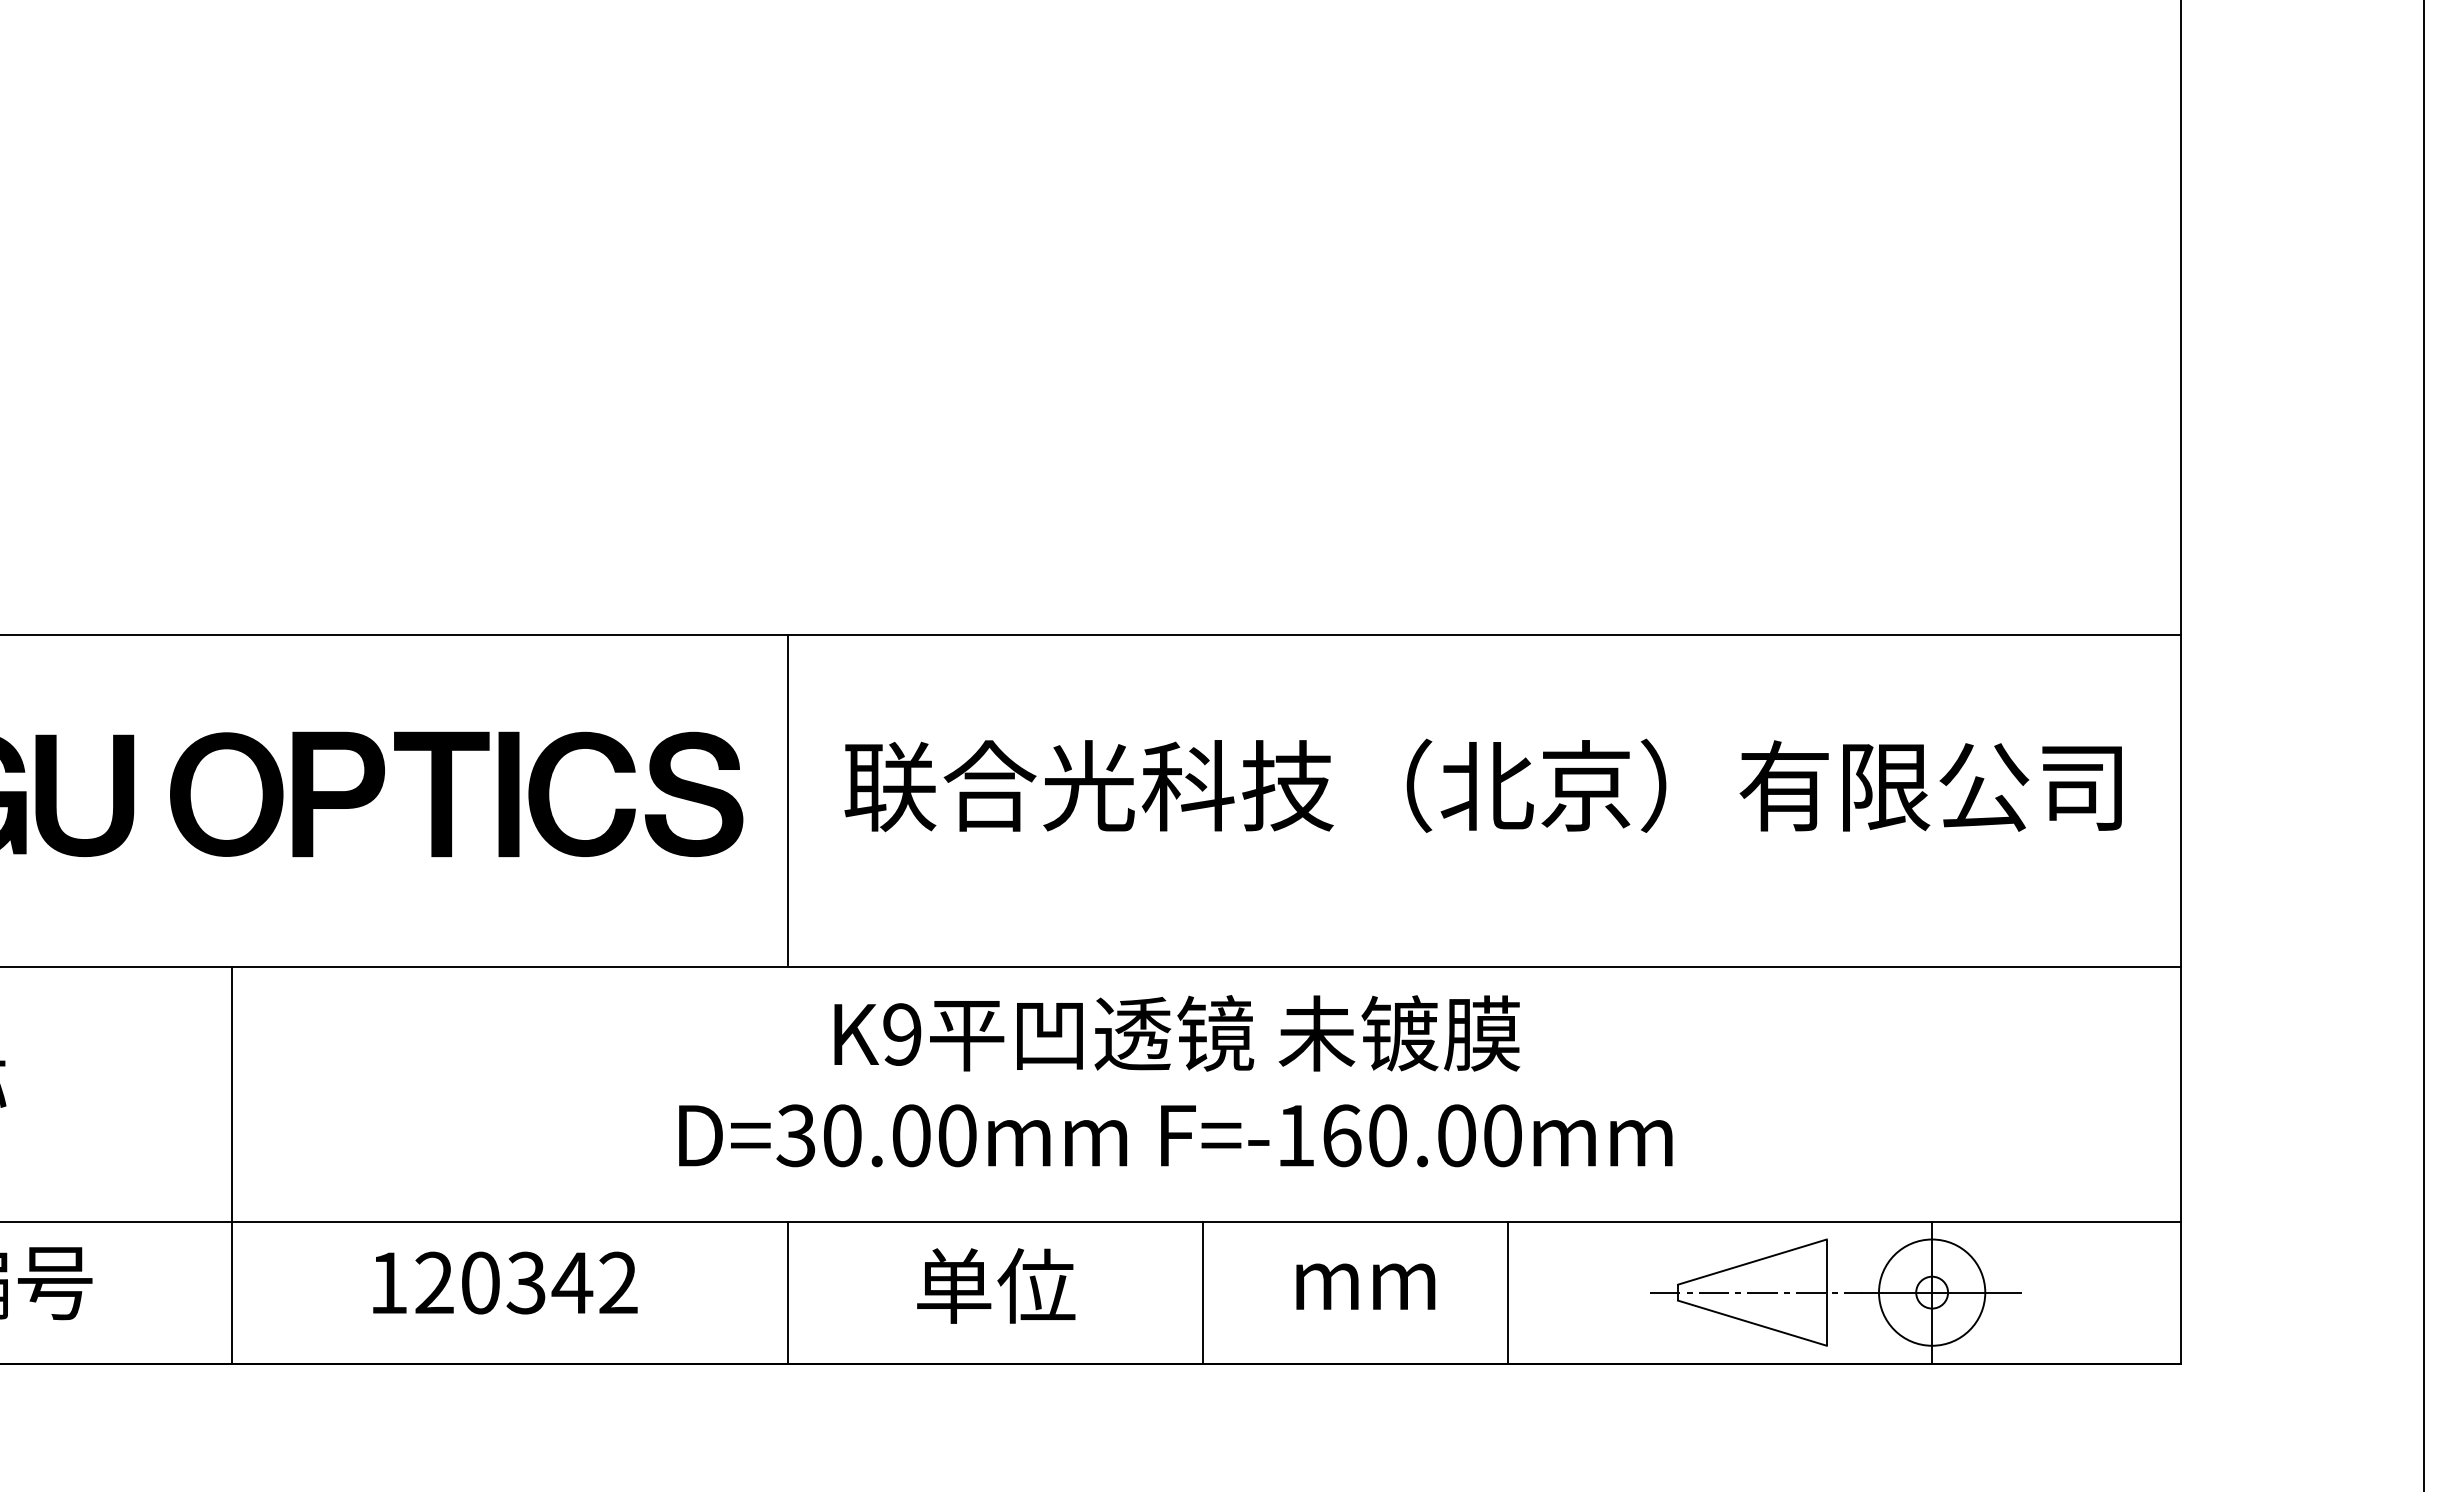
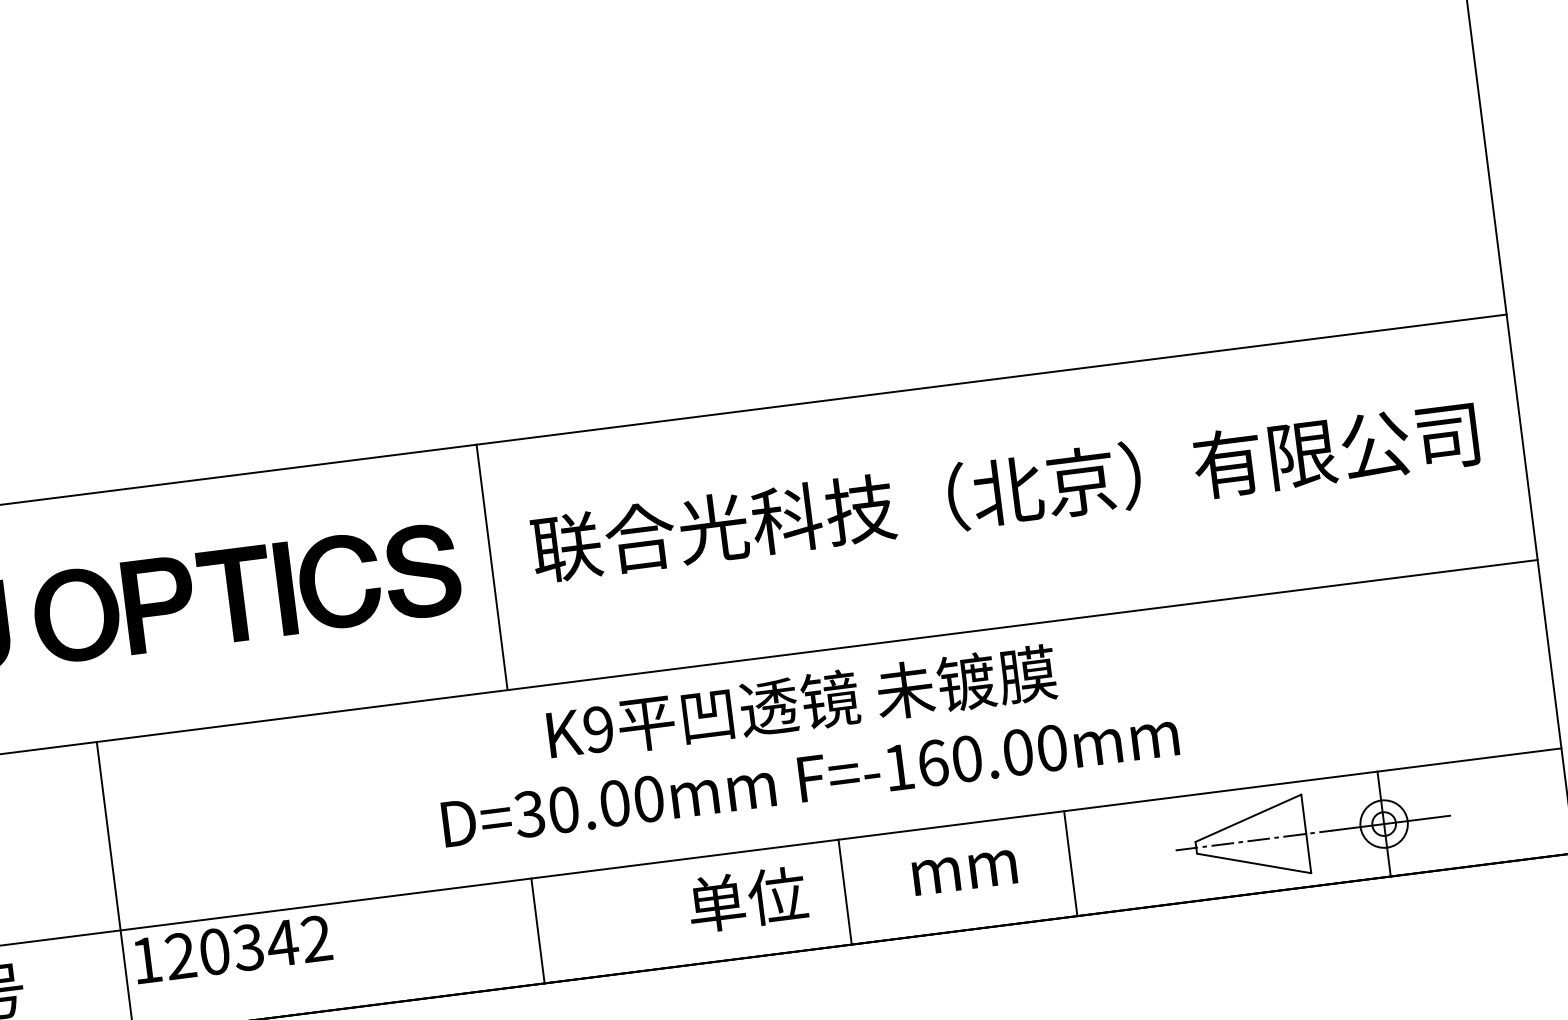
text: (505, 1282) -> (233, 949), moved
text: (996, 1285) -> (747, 899), moved
circle: (1932, 1292) -> (1384, 823), size x0.6

